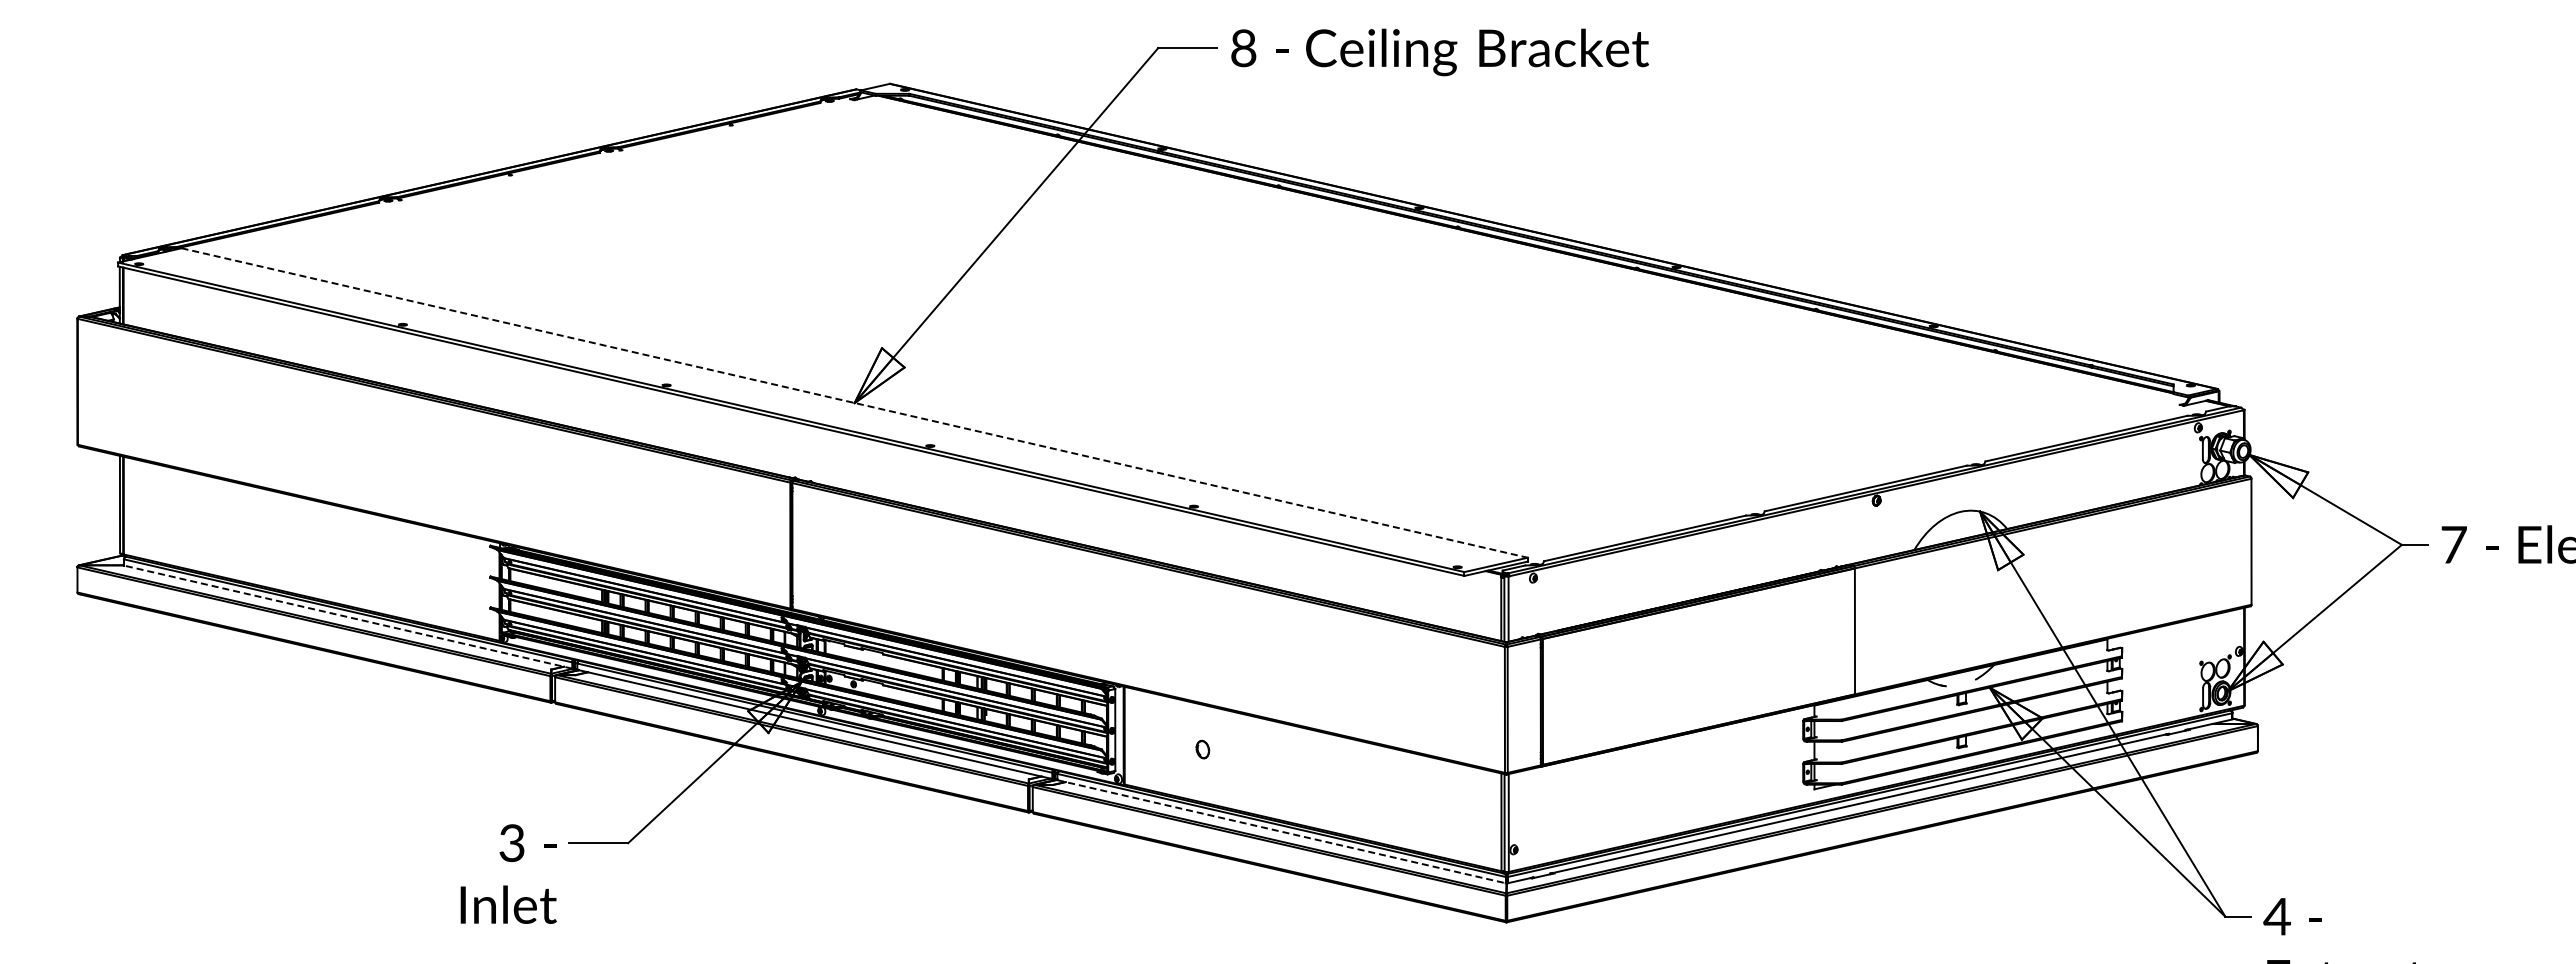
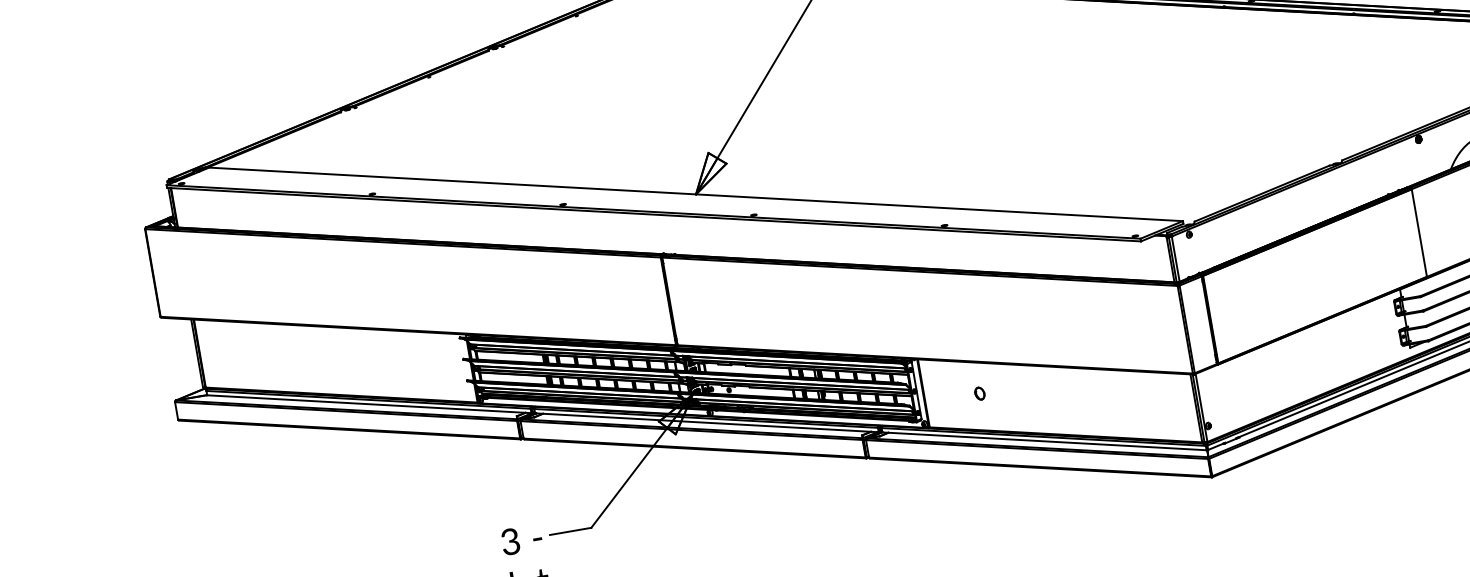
line: (854, 403) -> (695, 194), dashed -> solid
line: (348, 617) -> (369, 404), dashed -> solid
line: (1281, 831) -> (1044, 441), dashed -> solid

